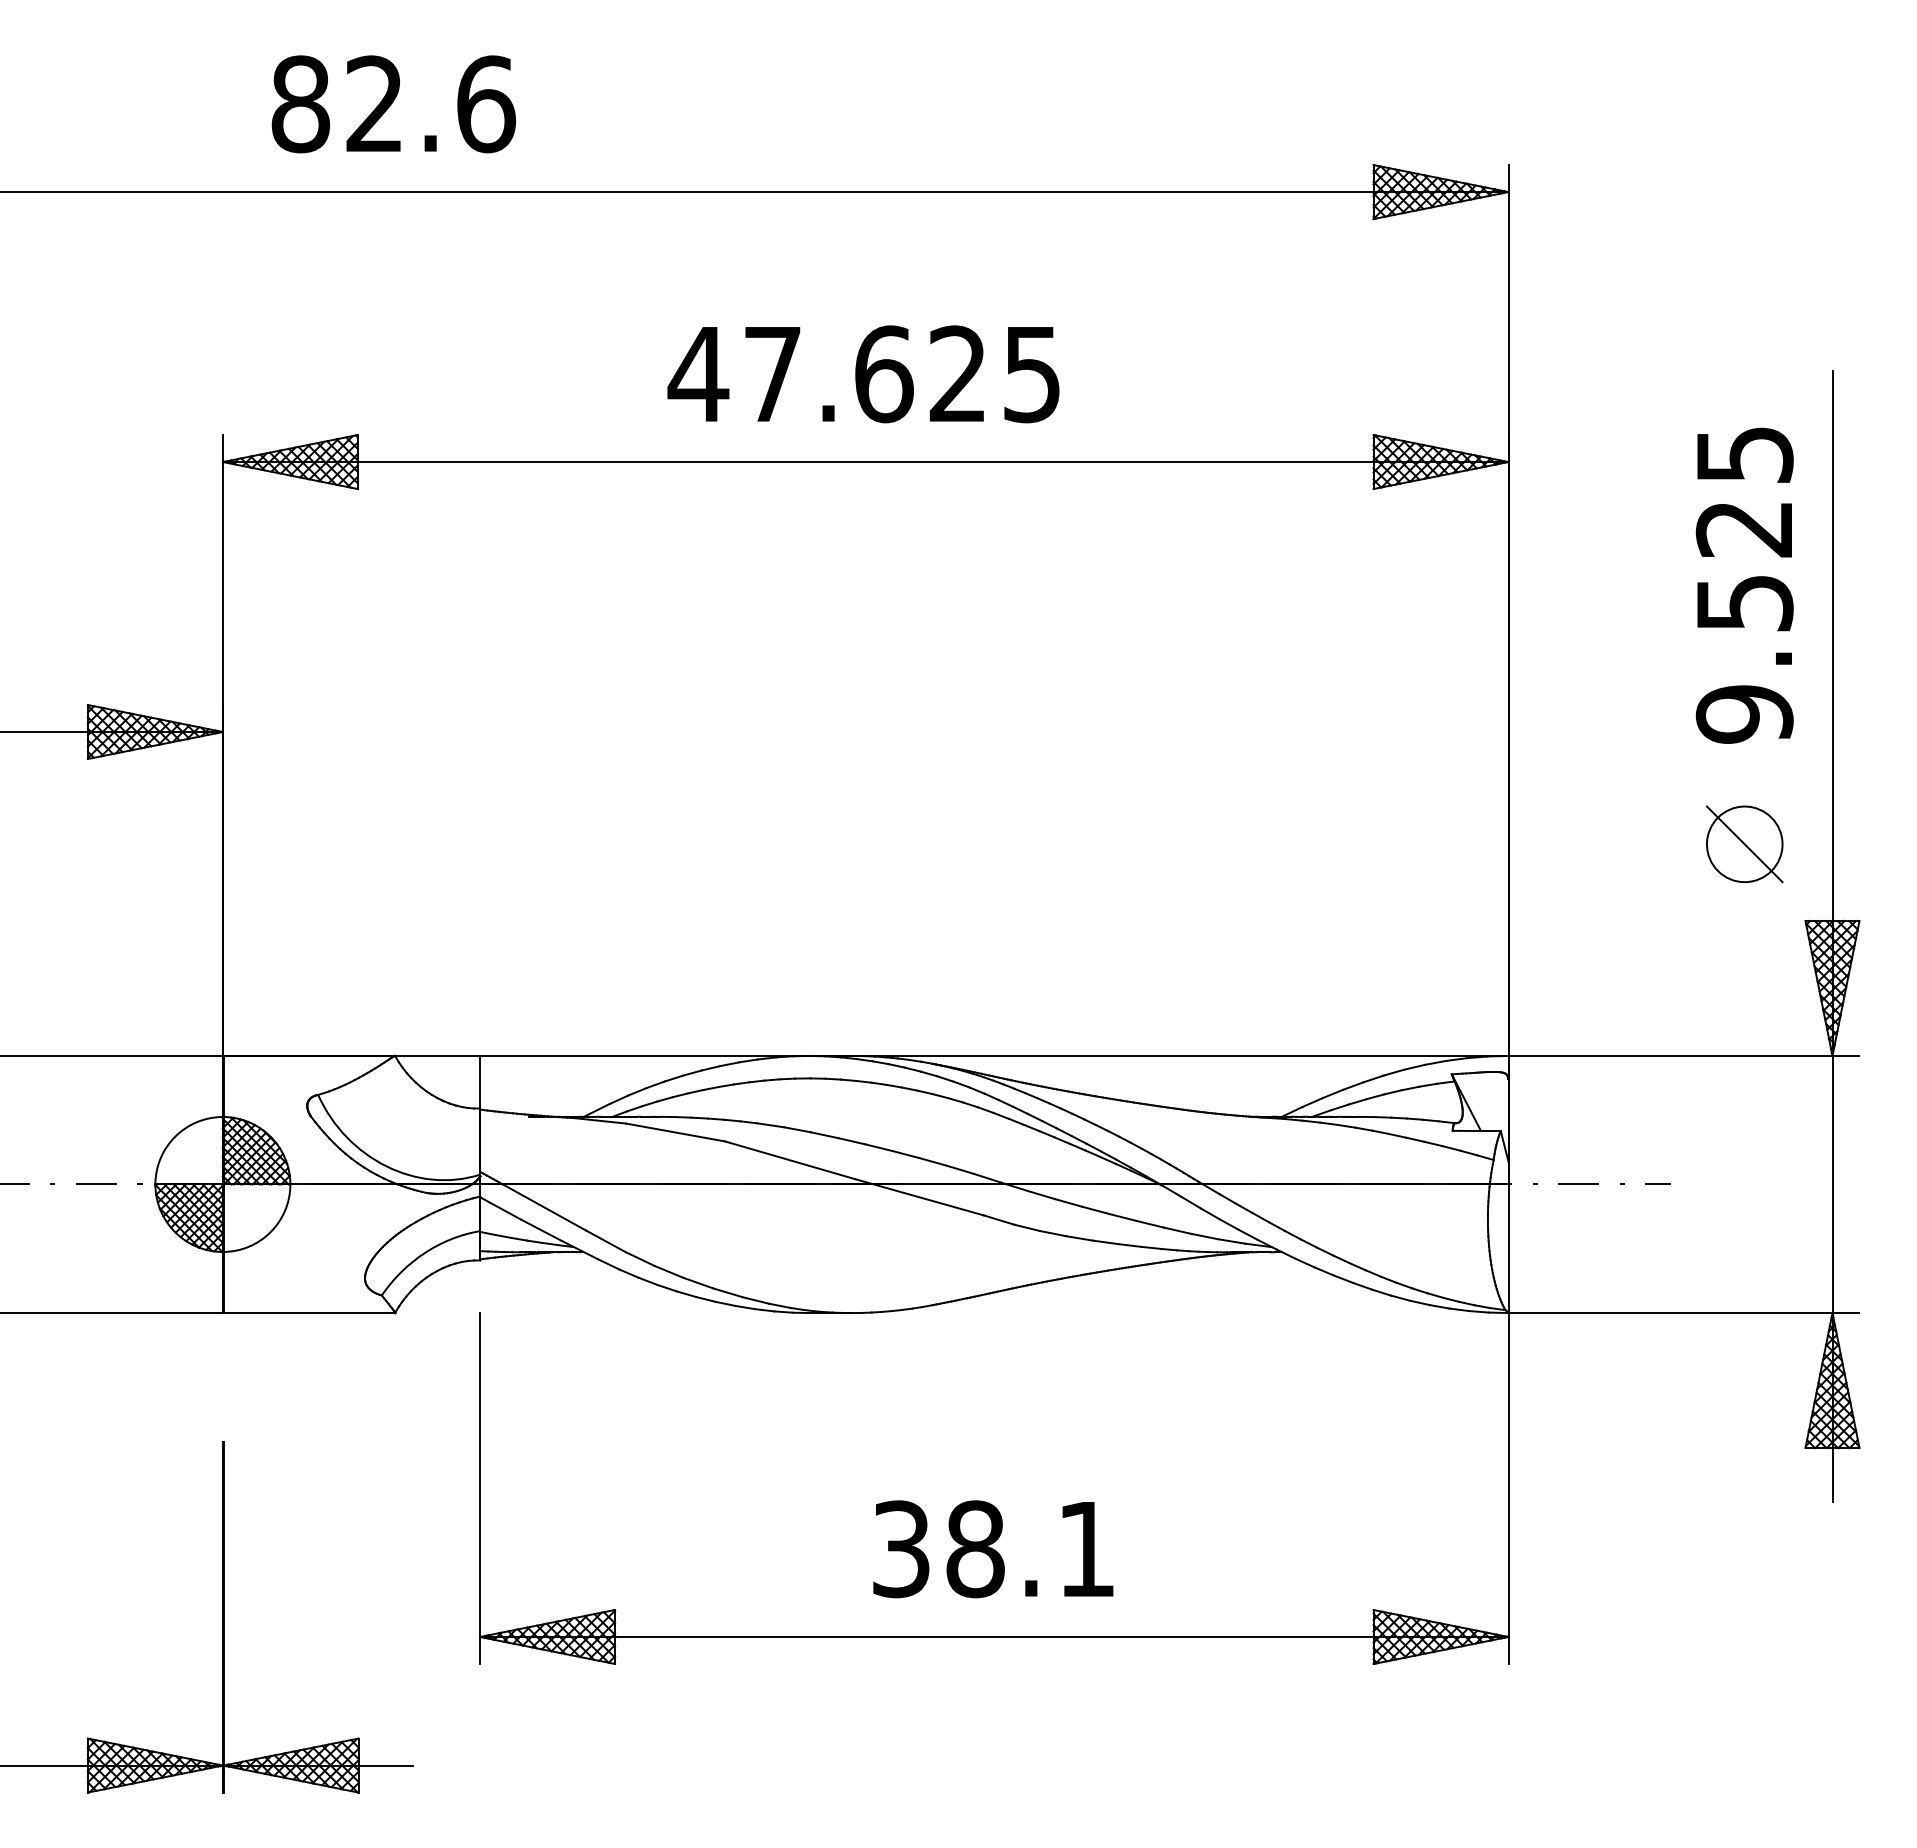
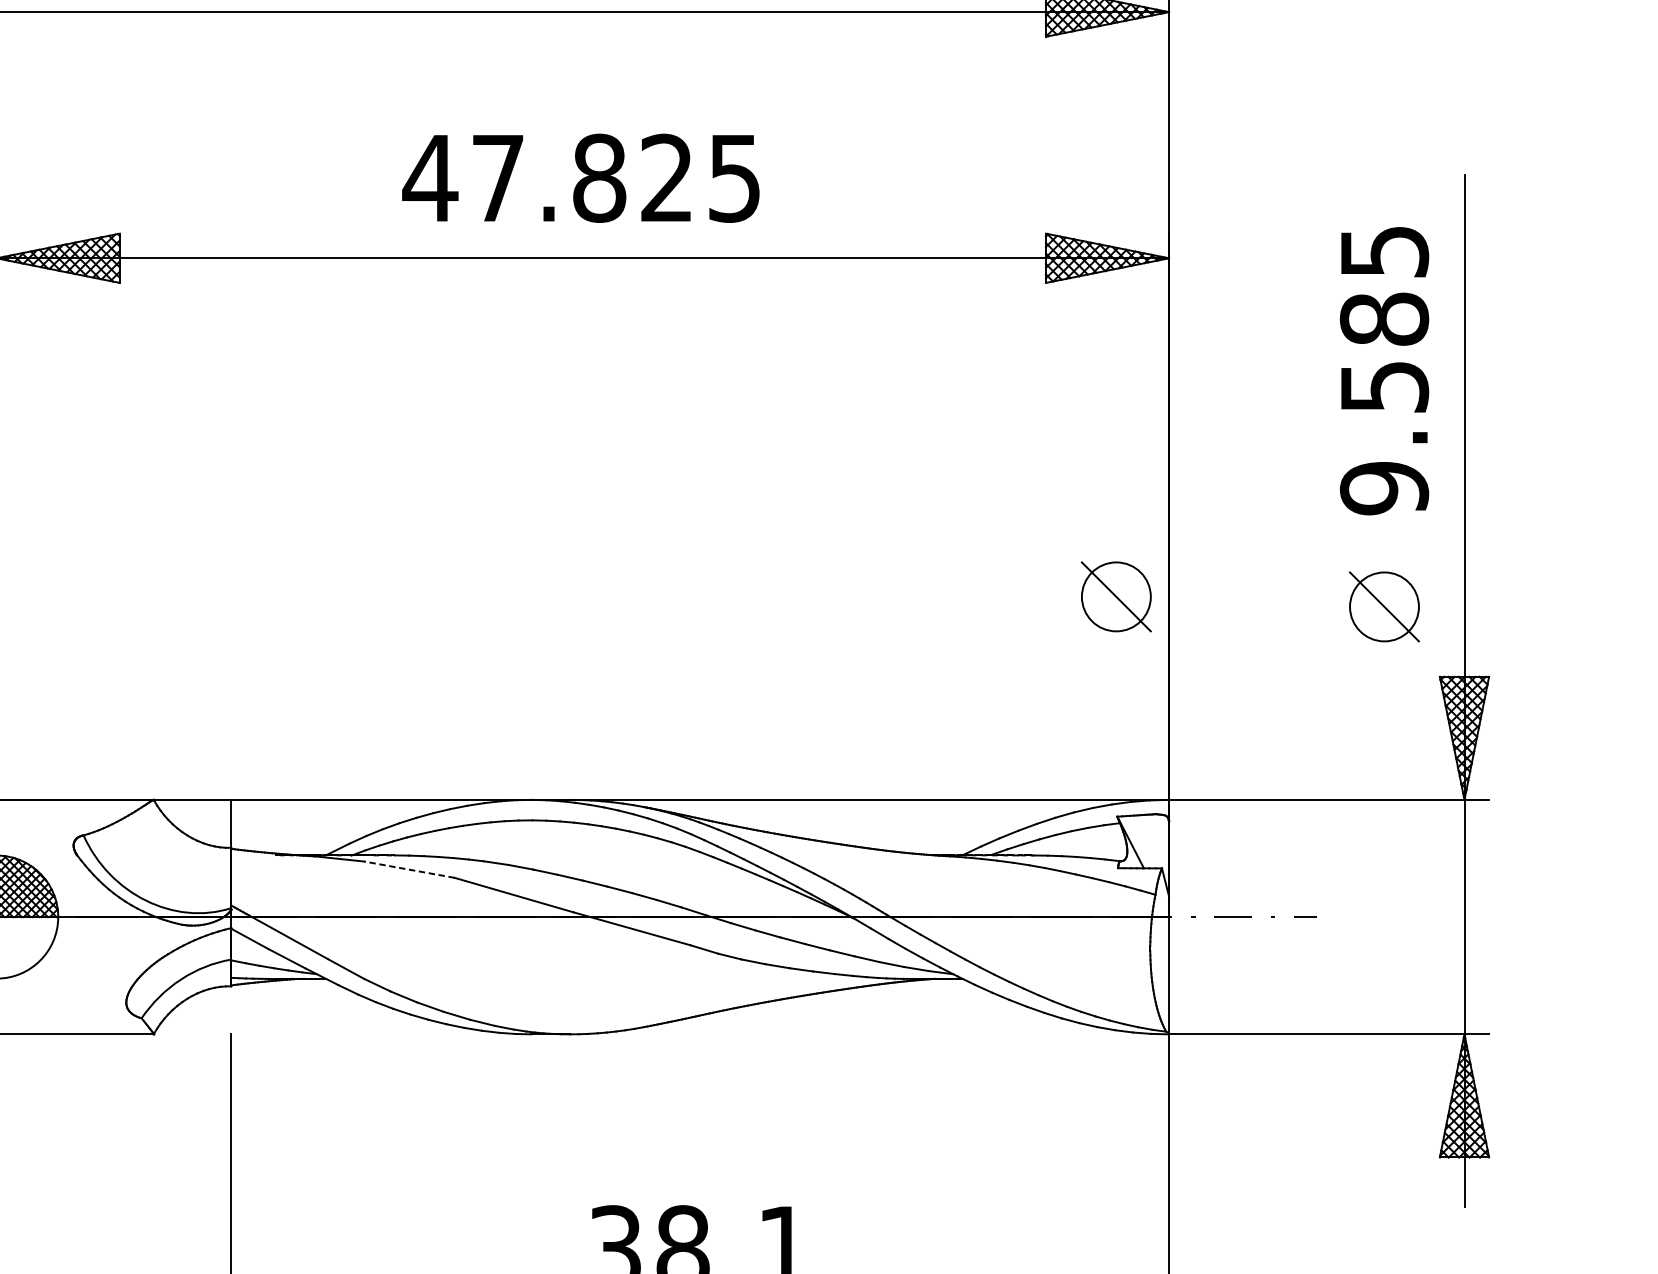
text: (884, 374) -> (600, 178), 47.625 -> 47.825
text: (1744, 528) -> (1384, 318), 9.525 -> 9.585
part: (1450, 833) -> (1116, 597), added
line: (675, 1132) -> (409, 869), solid -> dashed

